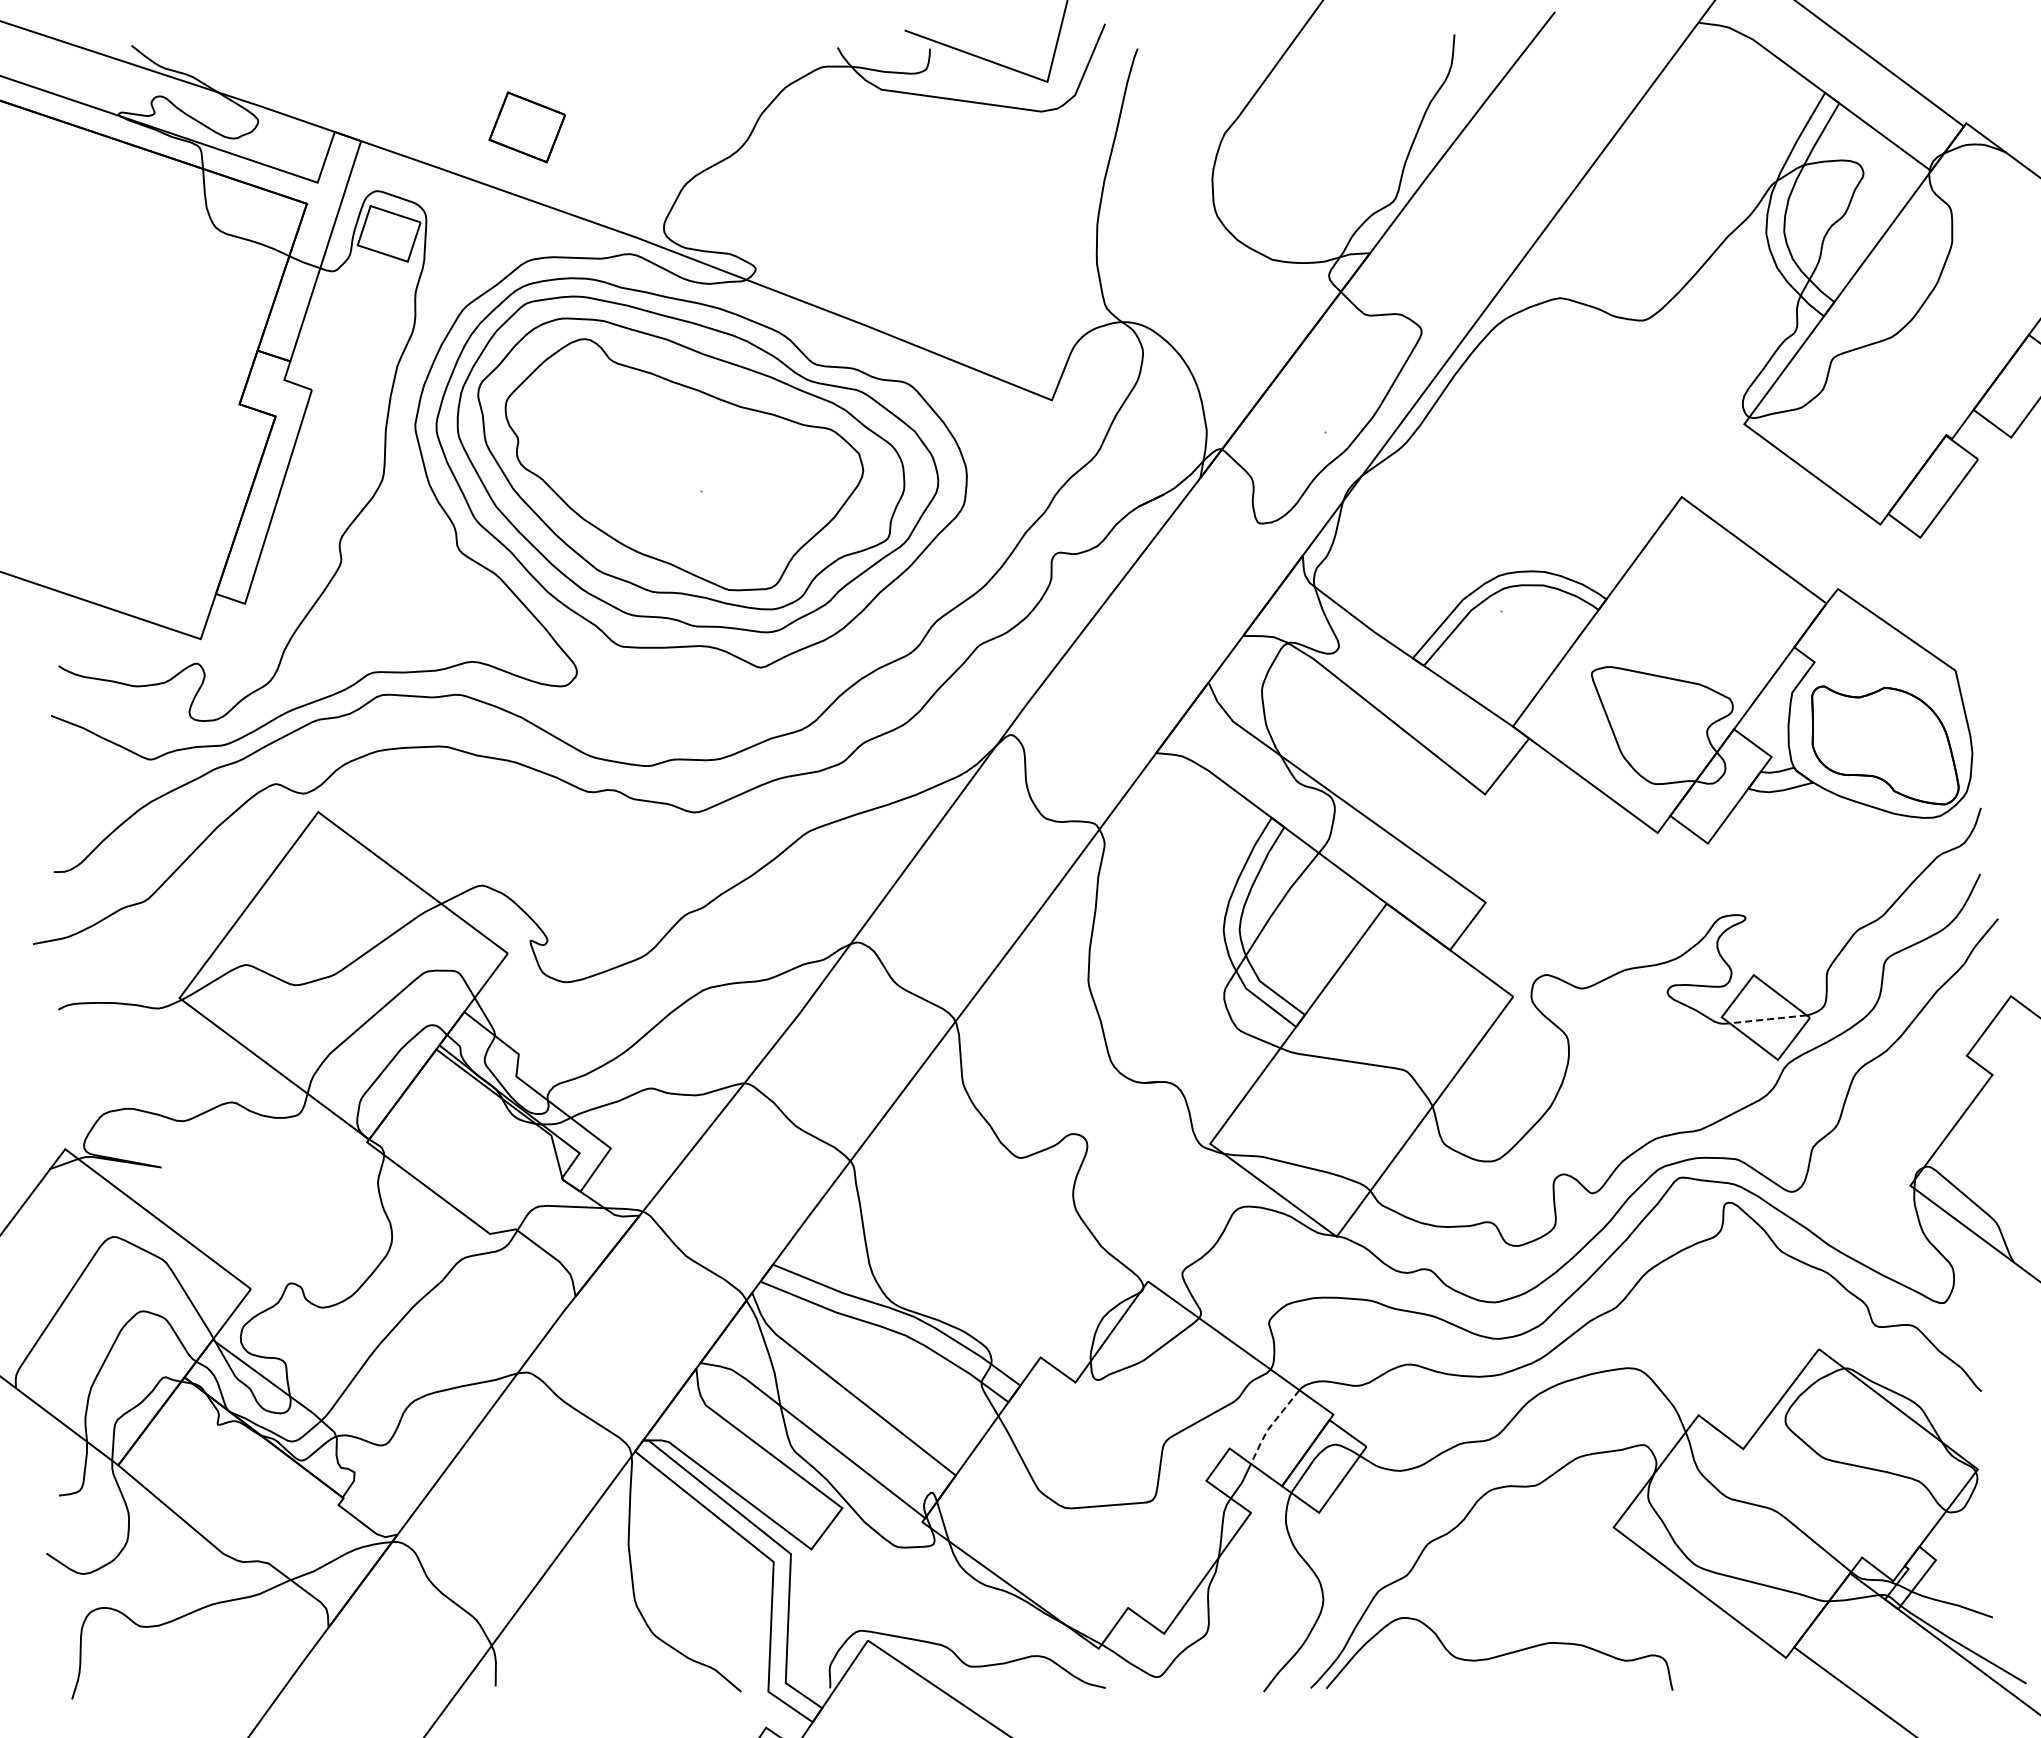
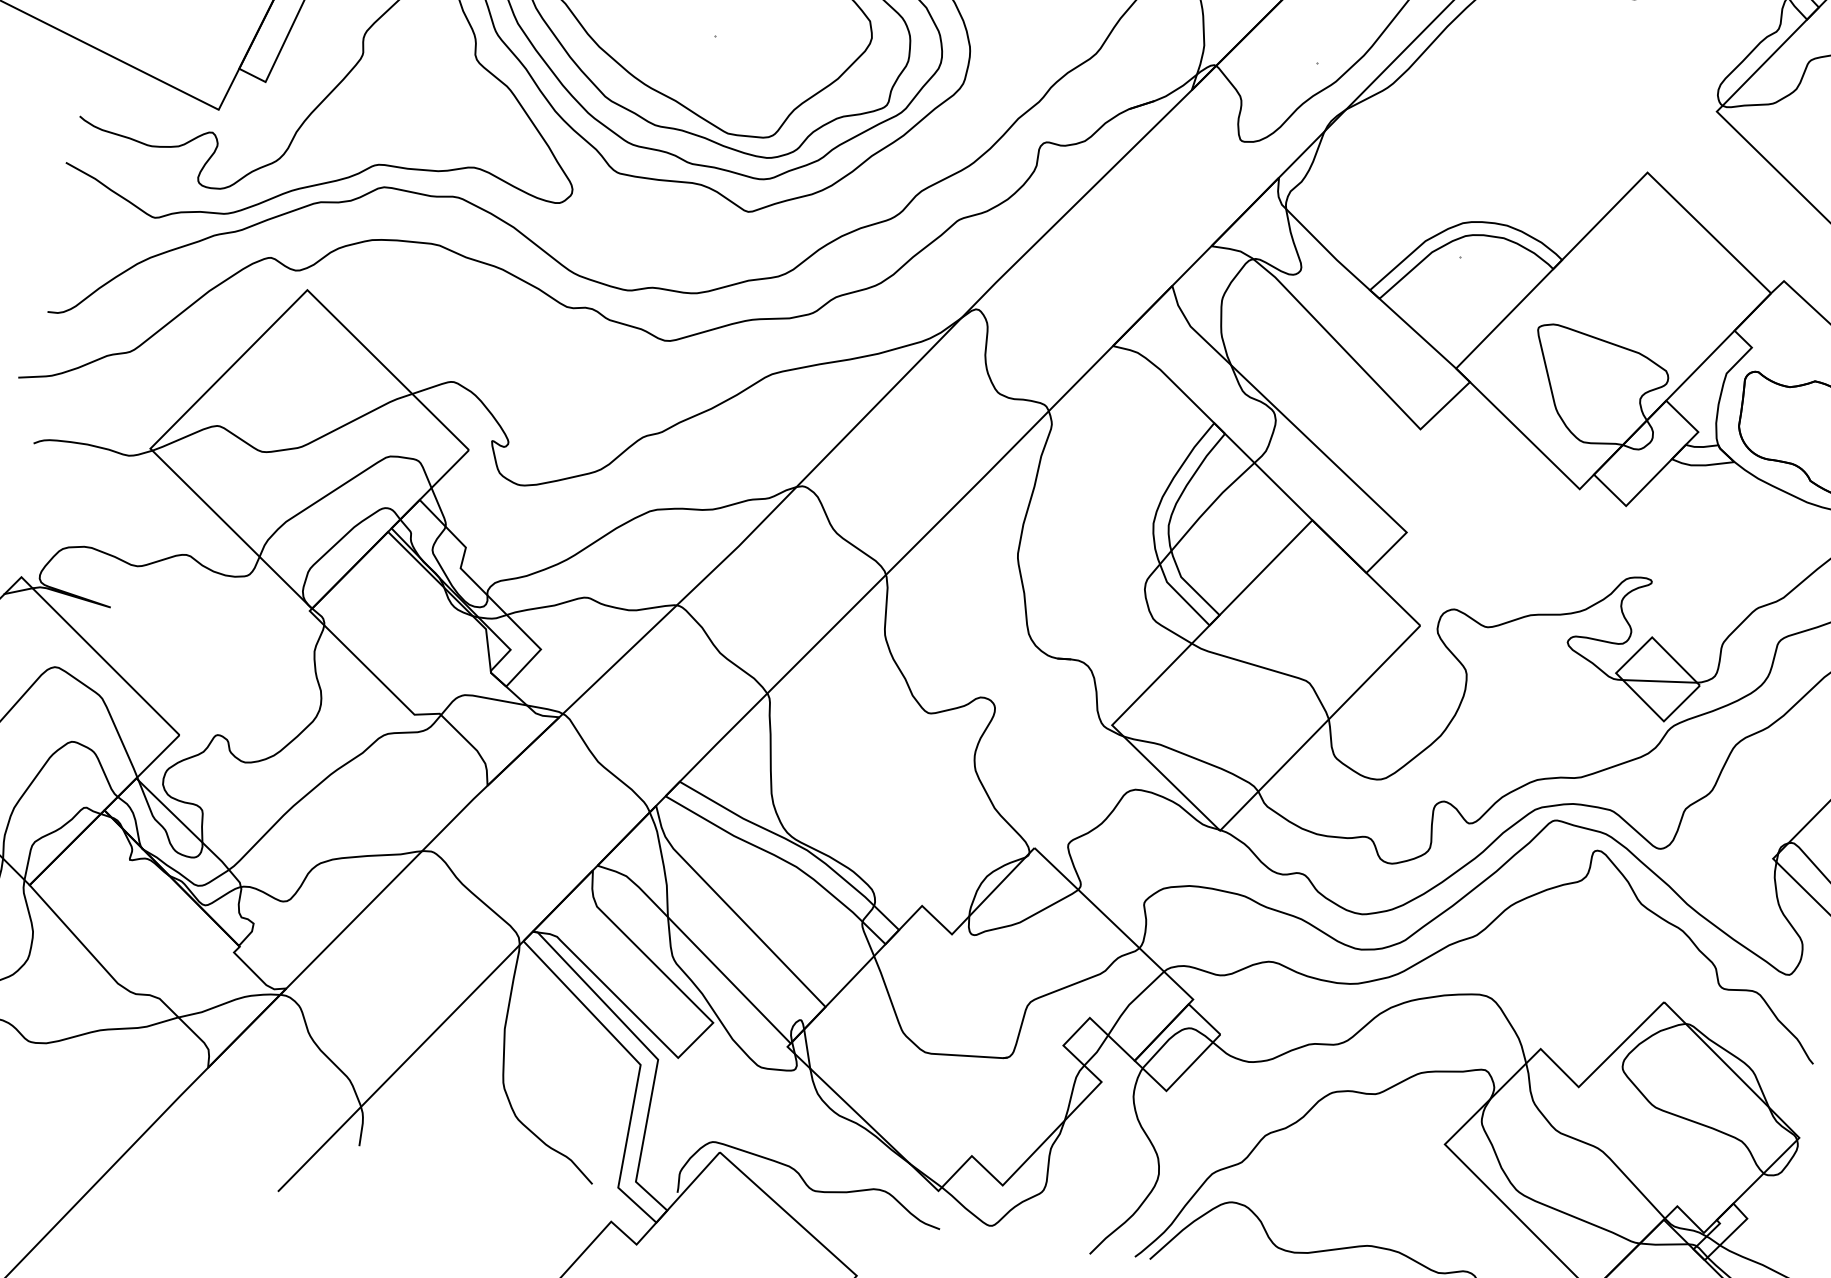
line: (1768, 1019) -> (1660, 681), dashed -> solid
line: (1271, 1425) -> (1132, 1001), dashed -> solid

